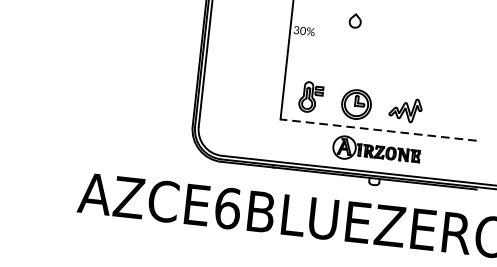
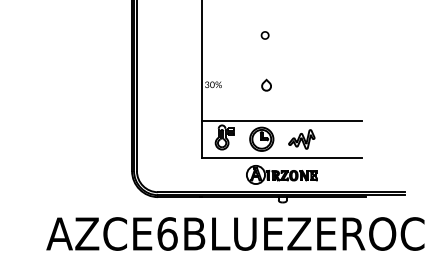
part: (355, 20) -> (266, 84), moved
line: (383, 85) -> (281, 121), added
line: (378, 129) -> (281, 157), dashed -> solid

